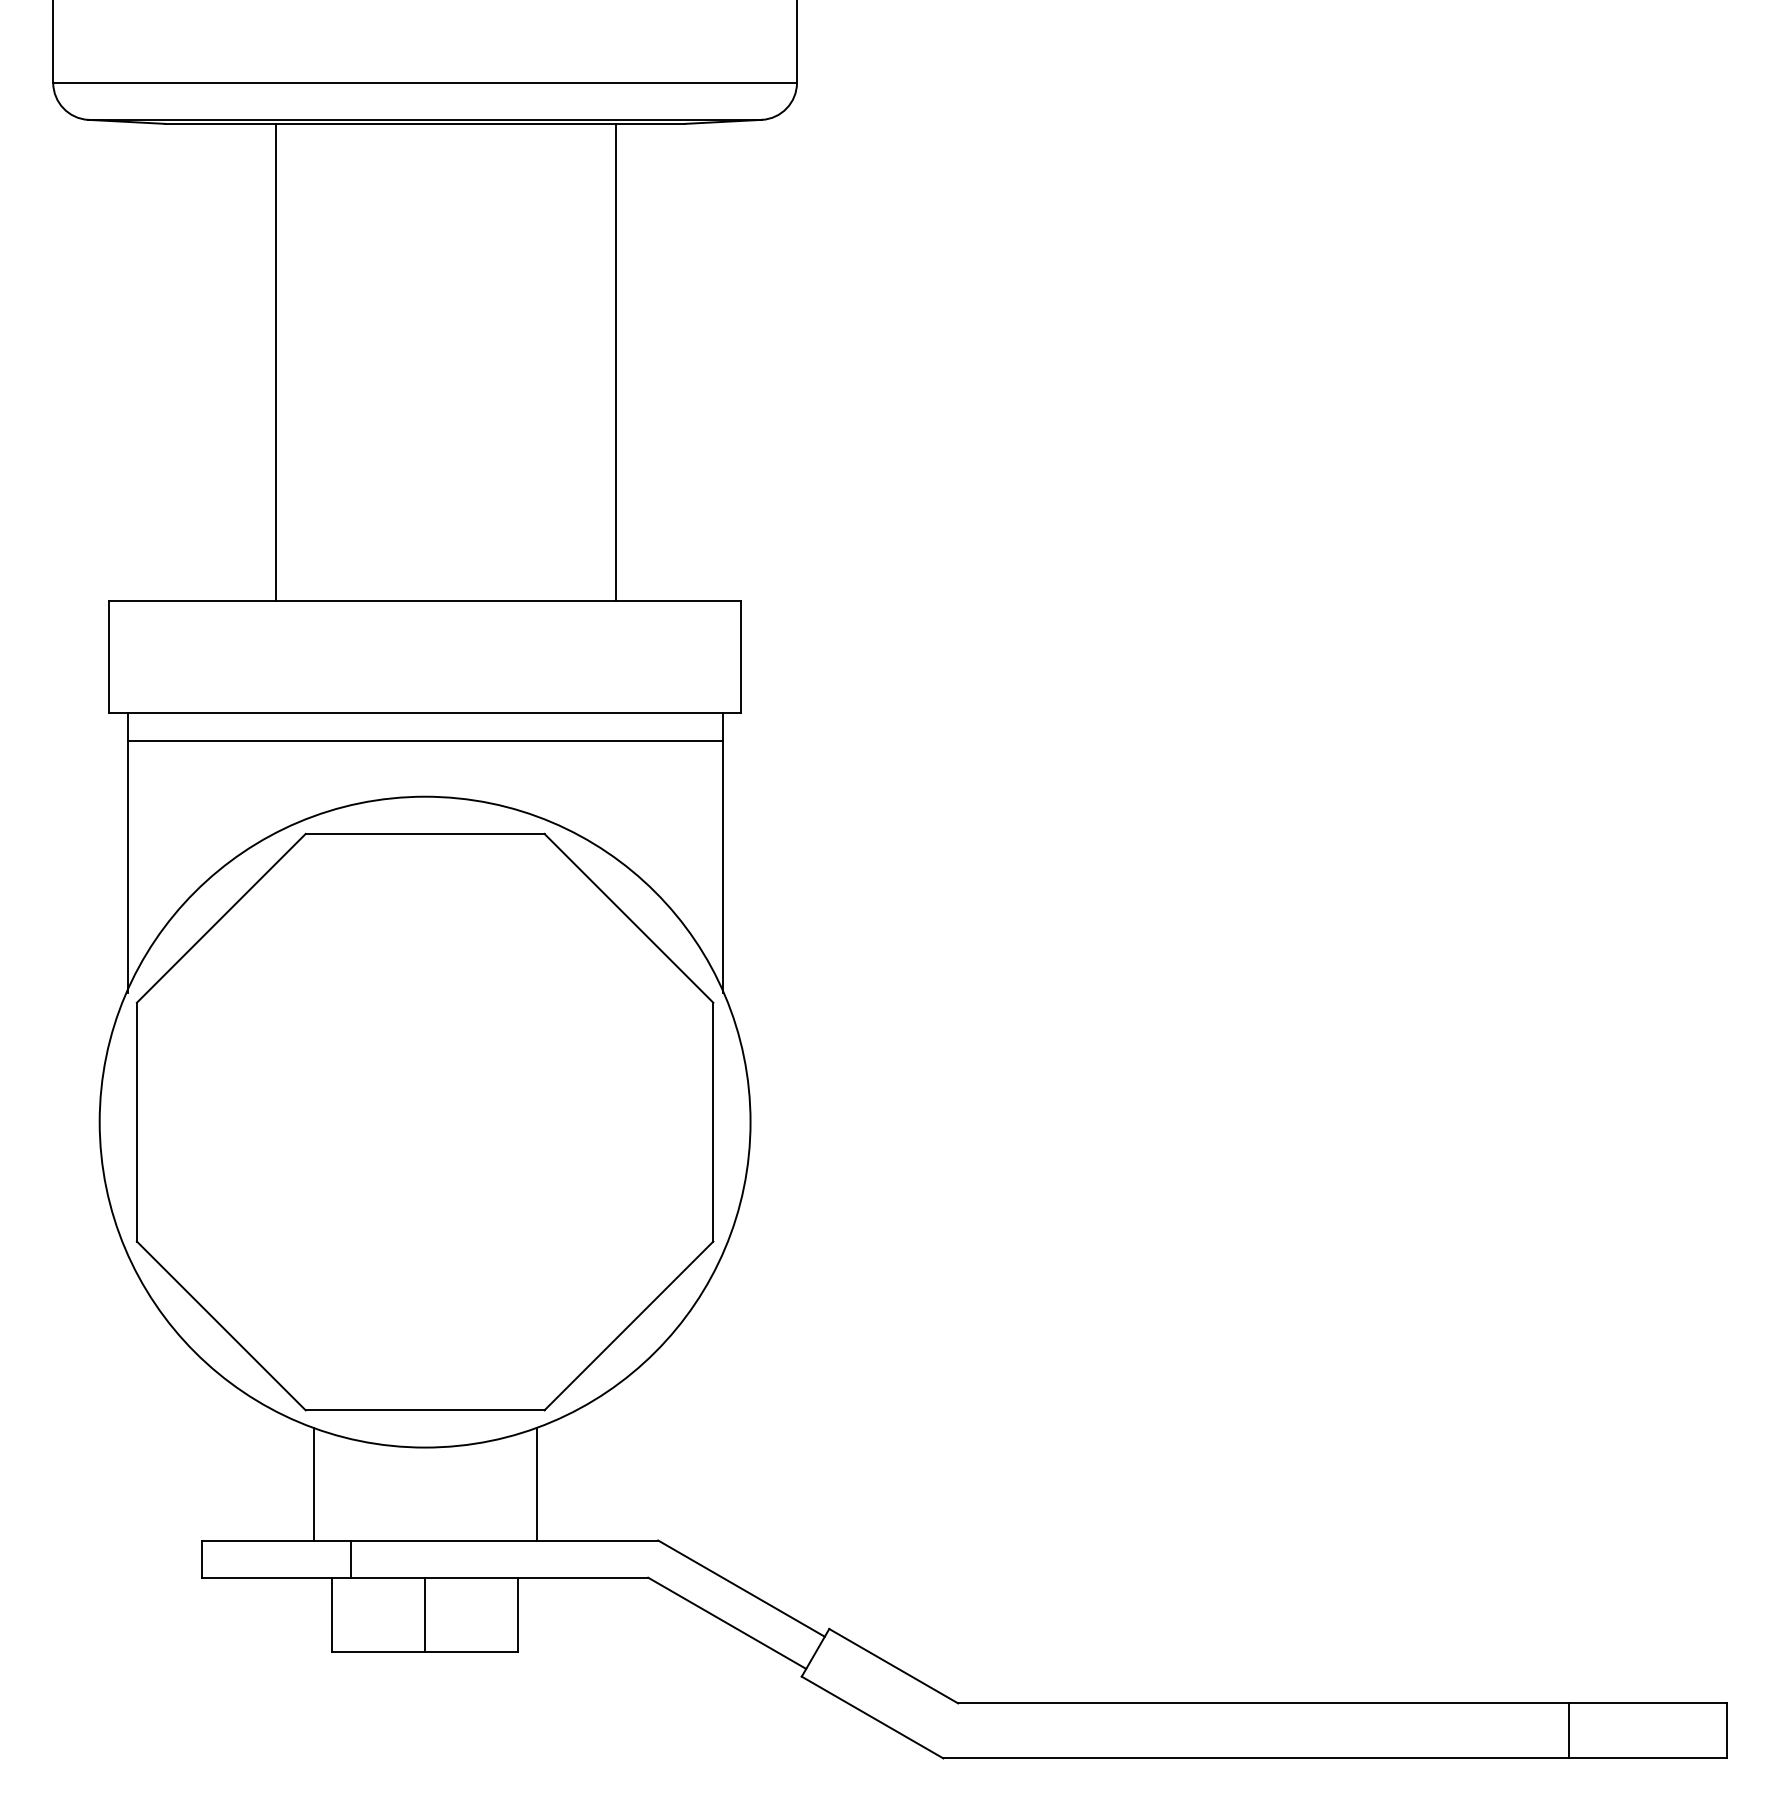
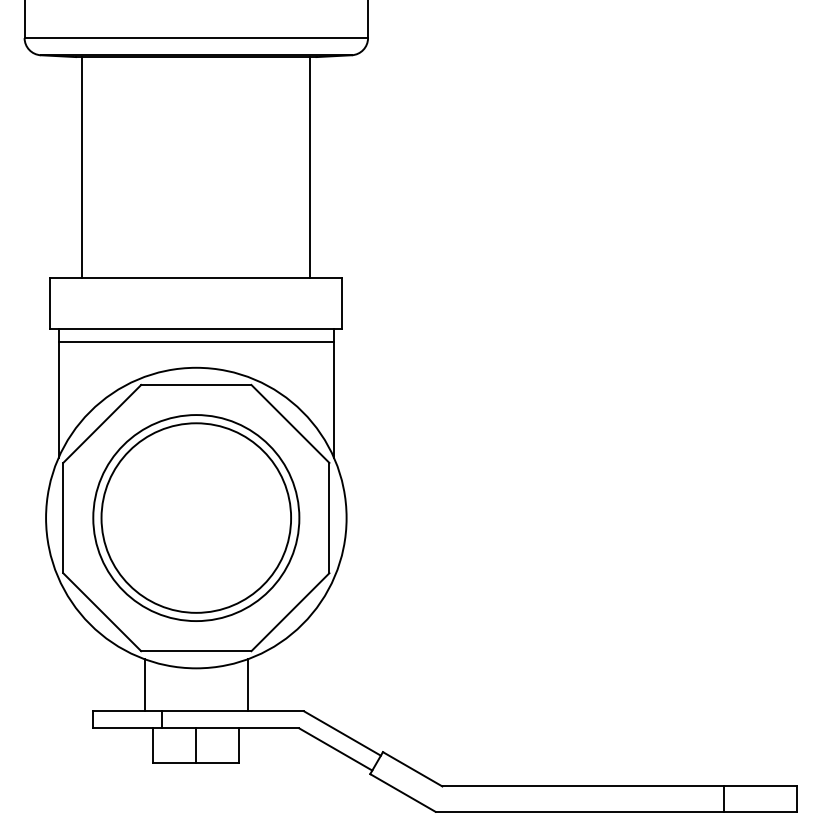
line: (276, 362) -> (82, 167), moved
line: (616, 362) -> (310, 167), moved
part: (425, 1120) -> (196, 517), added

